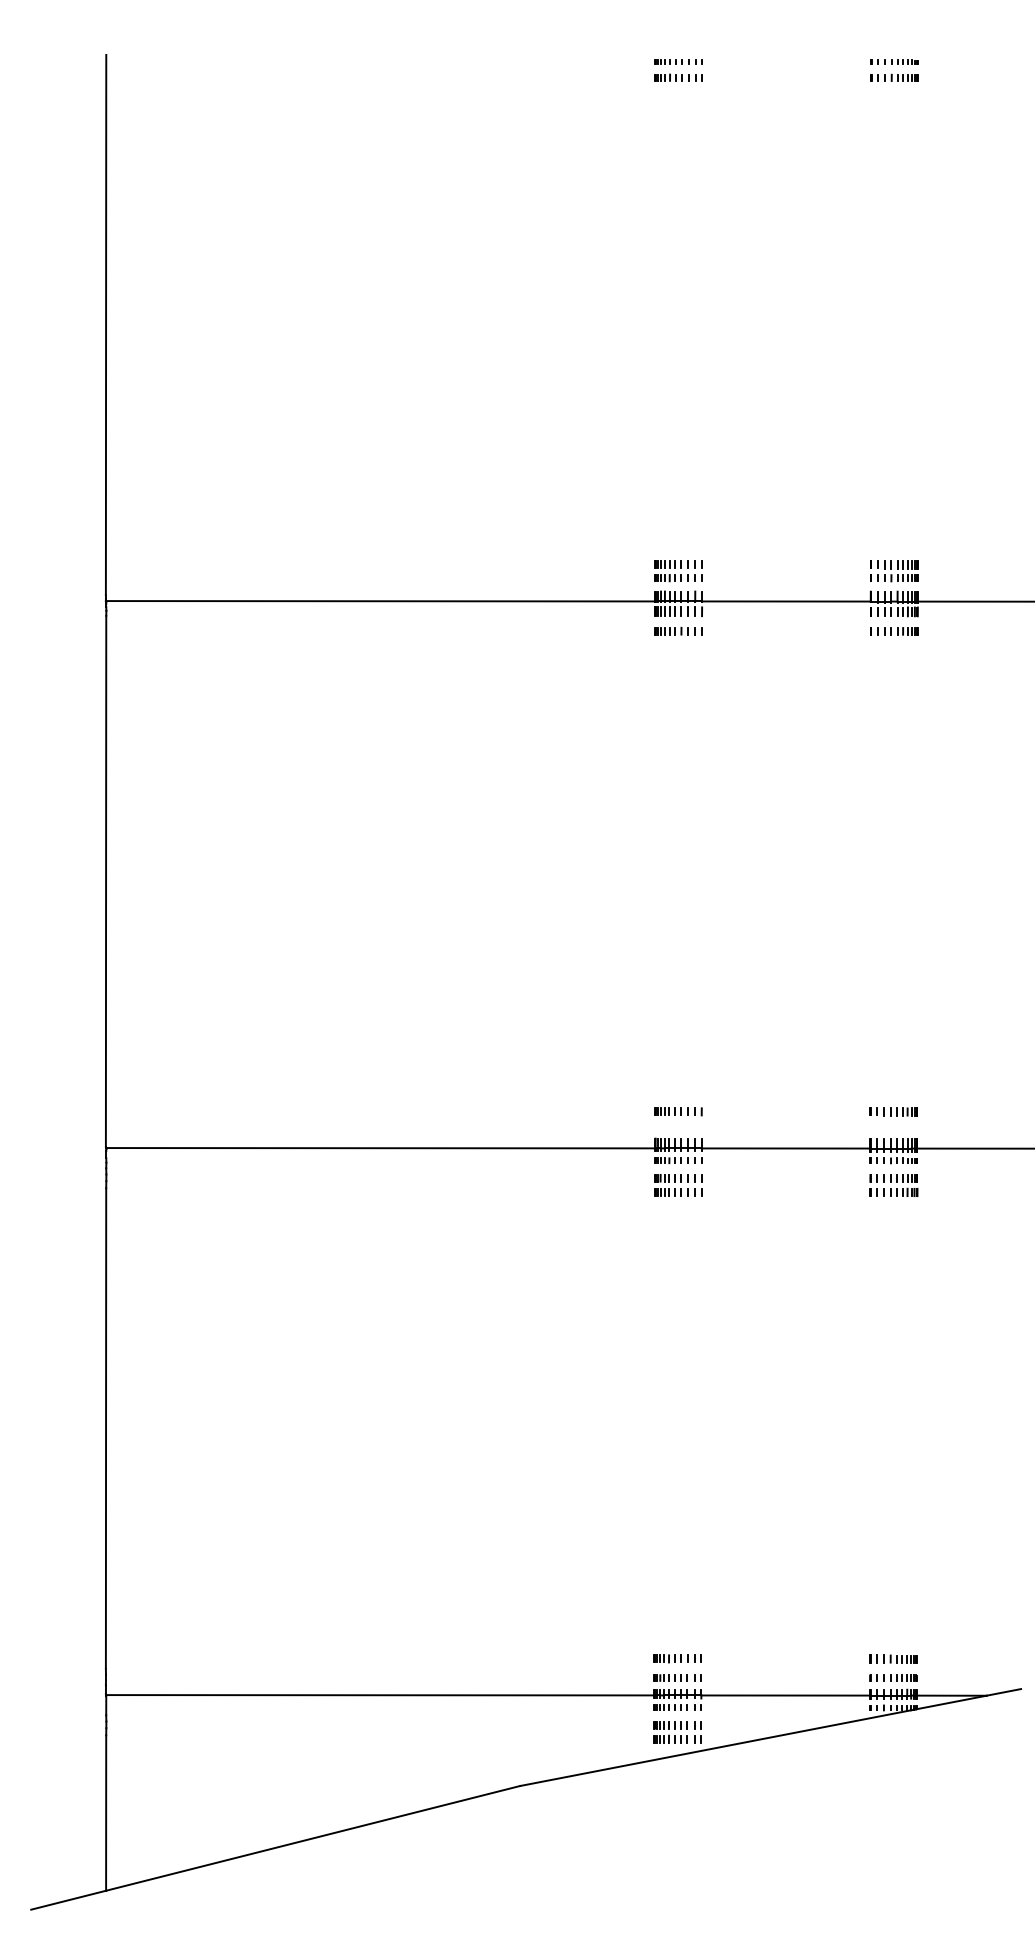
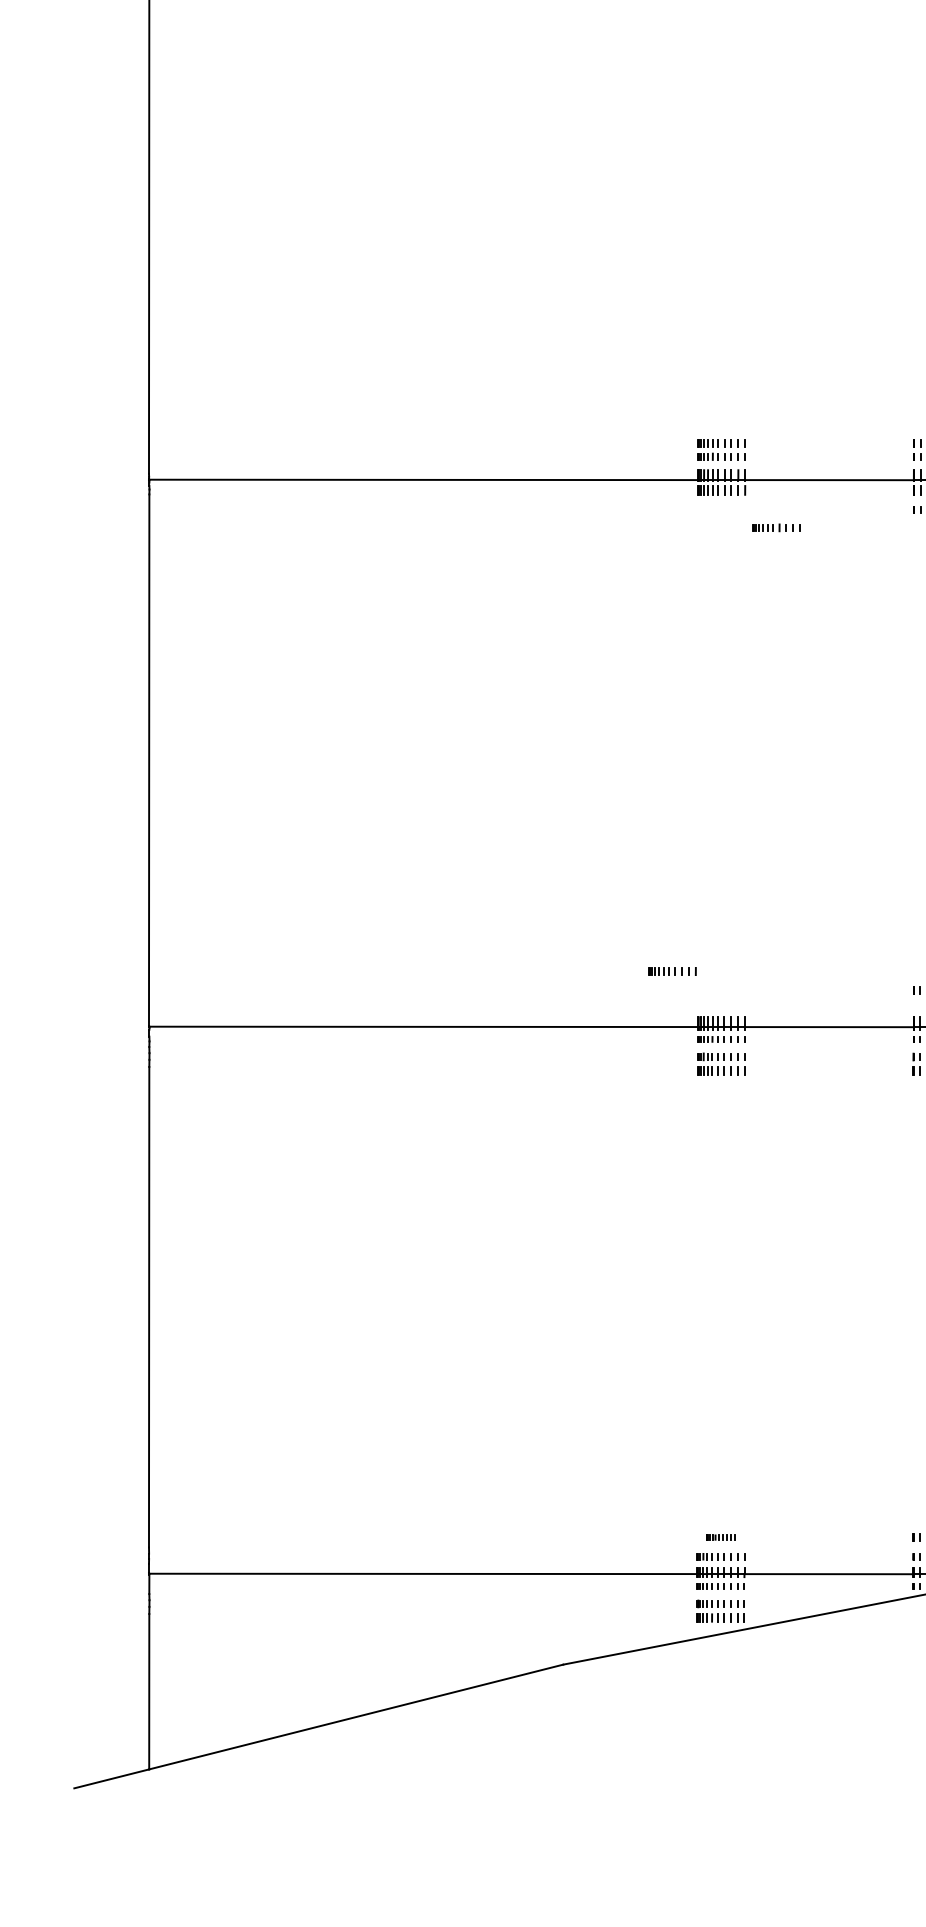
part: (678, 631) -> (776, 528), moved
part: (678, 1111) -> (672, 971), moved
part: (677, 1658) -> (720, 1537), size x0.6

